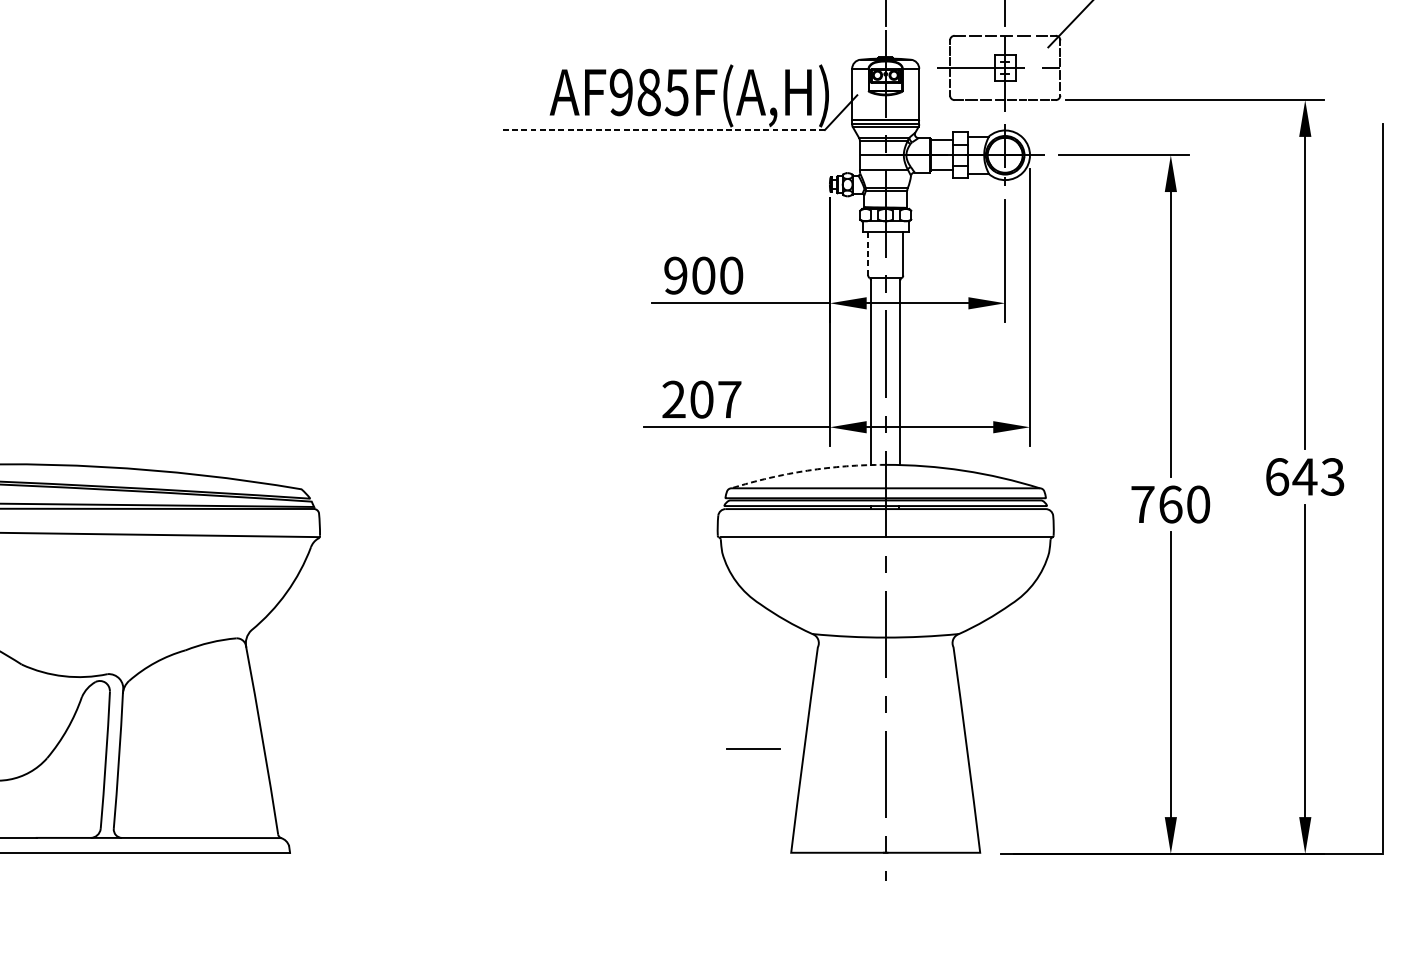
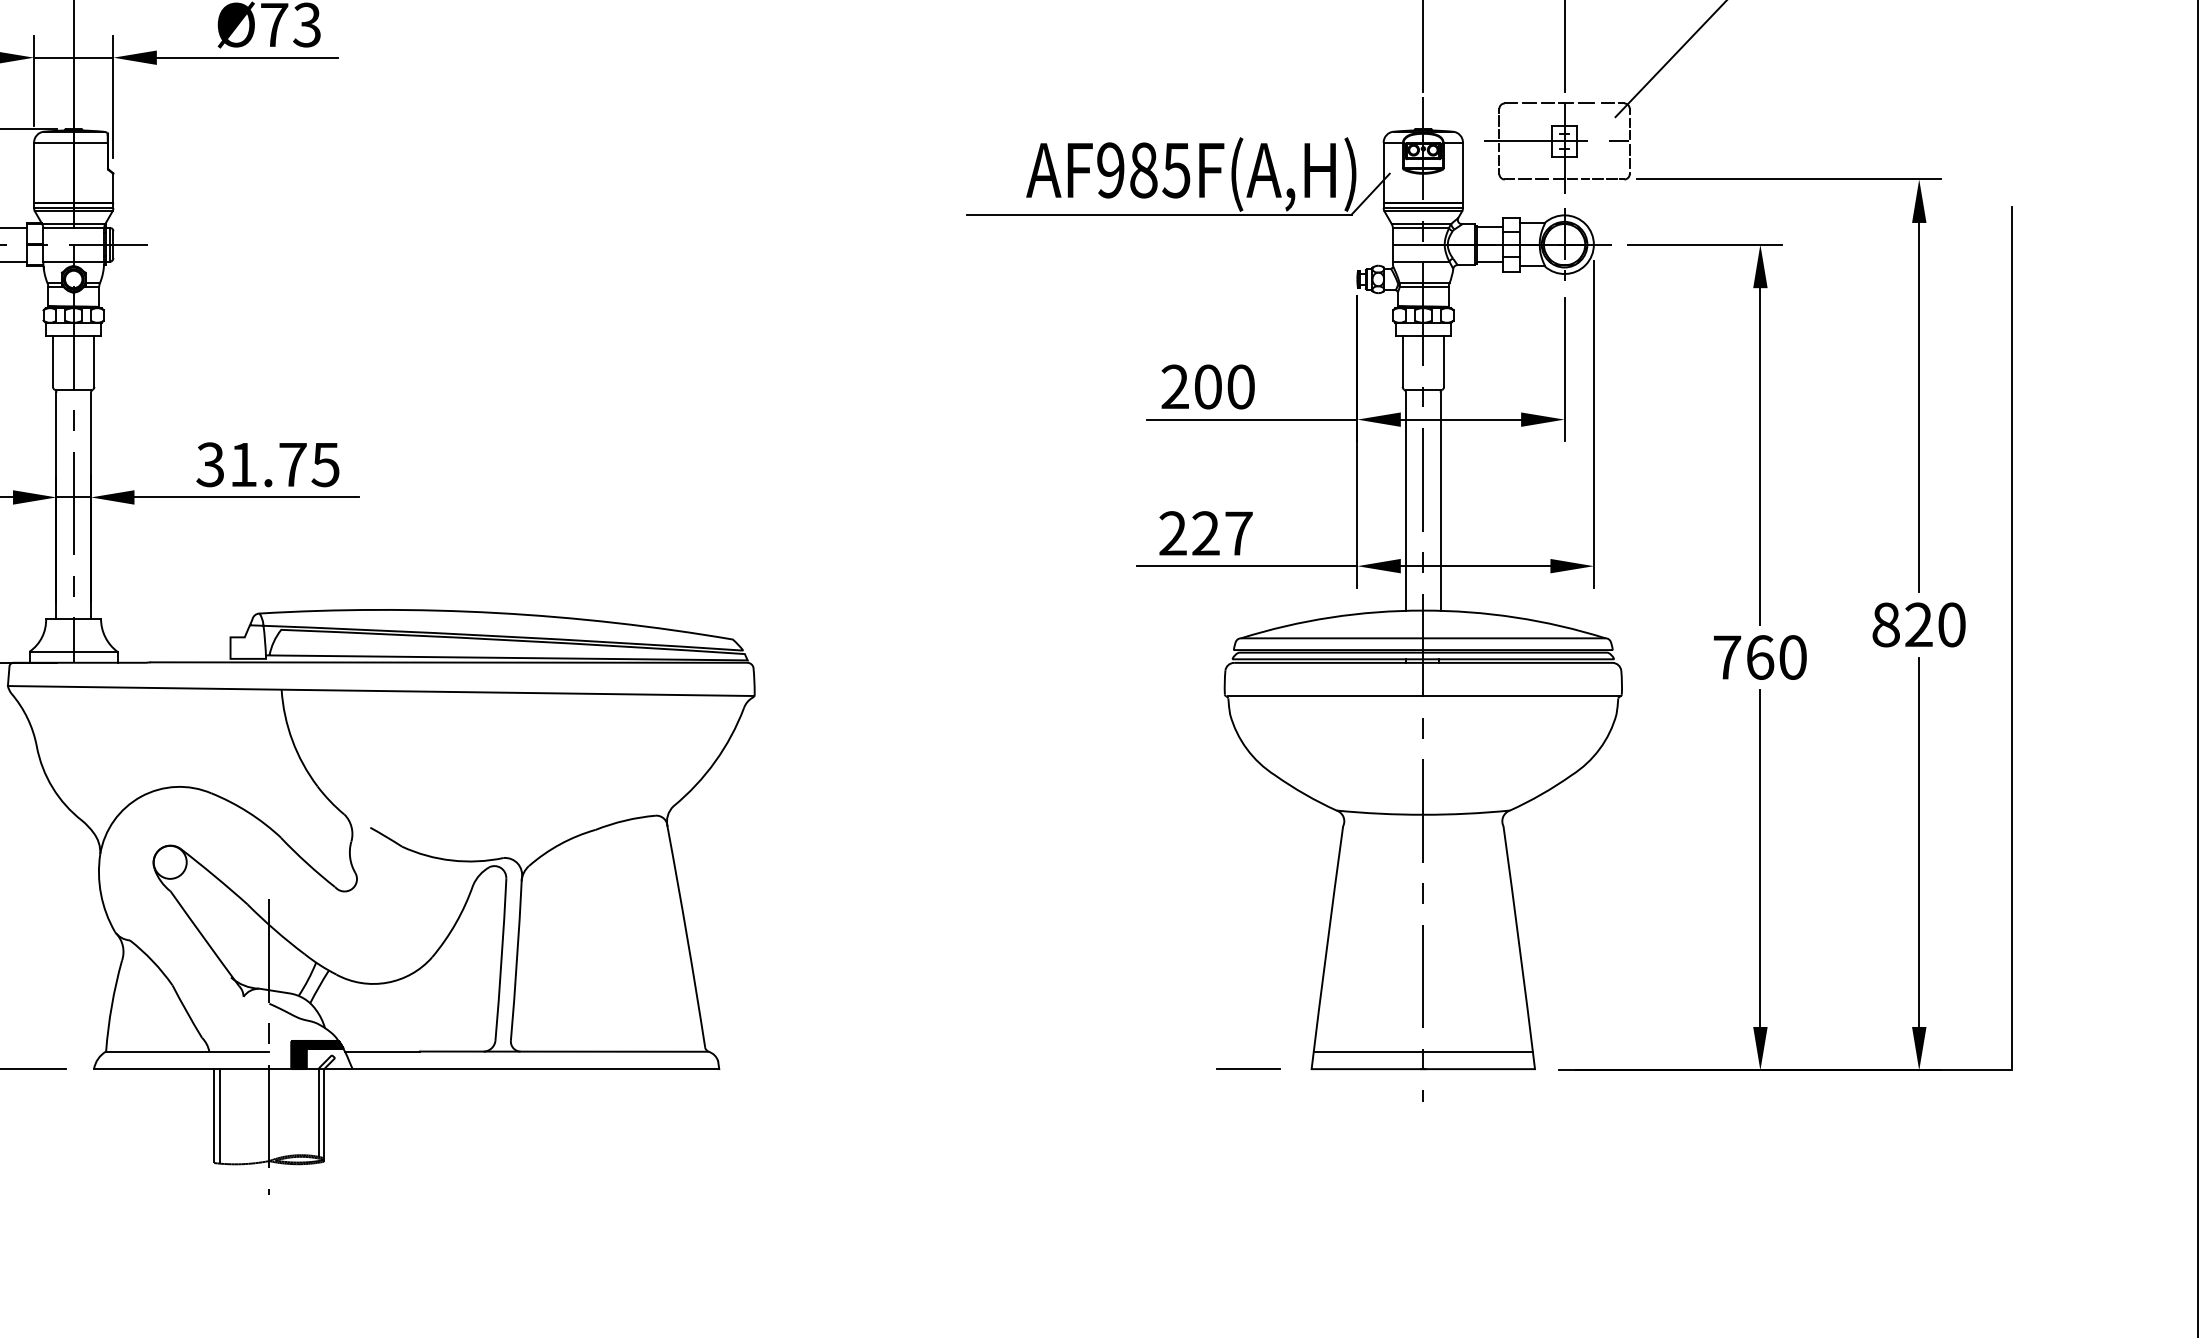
line: (661, 129) -> (1158, 214), dashed -> solid
line: (868, 254) -> (1402, 361), dashed -> solid
text: (675, 276) -> (1174, 387), 900 -> 200
text: (701, 399) -> (1205, 533), 207 -> 227
arc: (808, 470) -> (1331, 617), dashed -> solid
text: (1304, 476) -> (1918, 624), 643 -> 820
line: (753, 748) -> (1248, 1068), moved
line: (885, 837) -> (1422, 1051), added

